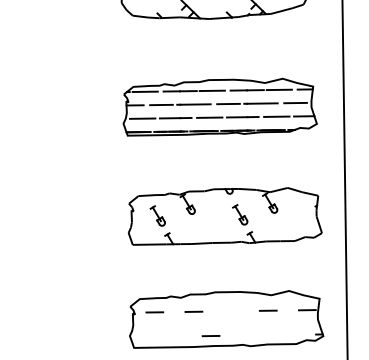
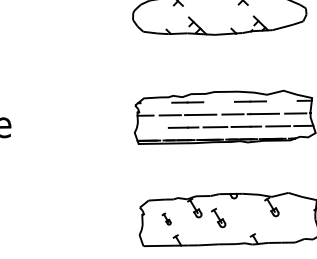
line: (278, 89) -> (279, 100), removed
line: (211, 90) -> (217, 101), removed
line: (144, 91) -> (154, 102), removed
line: (142, 118) -> (152, 127), removed
part: (240, 214) -> (218, 217), moved
part: (157, 215) -> (166, 218), size x0.6

